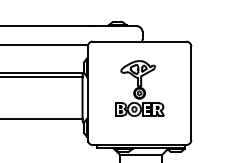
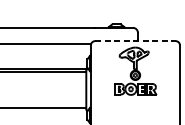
line: (139, 41) -> (135, 41), solid -> dashed
part: (139, 88) -> (135, 71), moved

